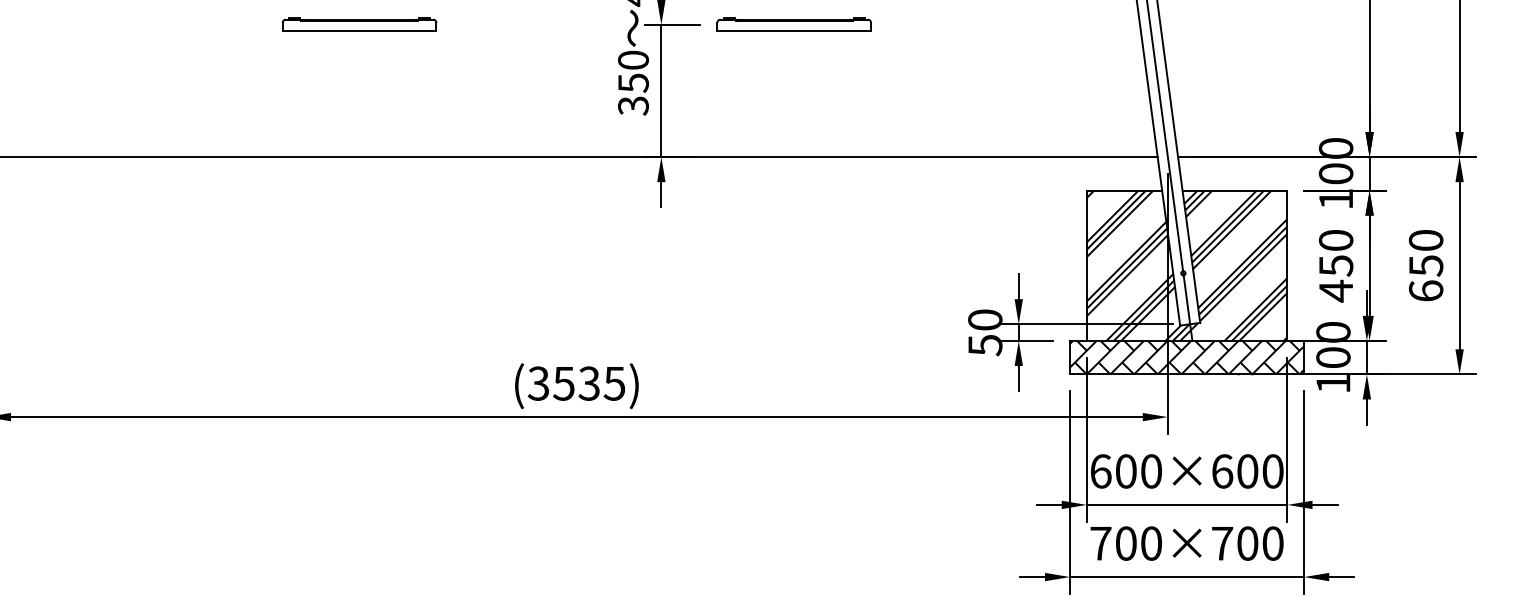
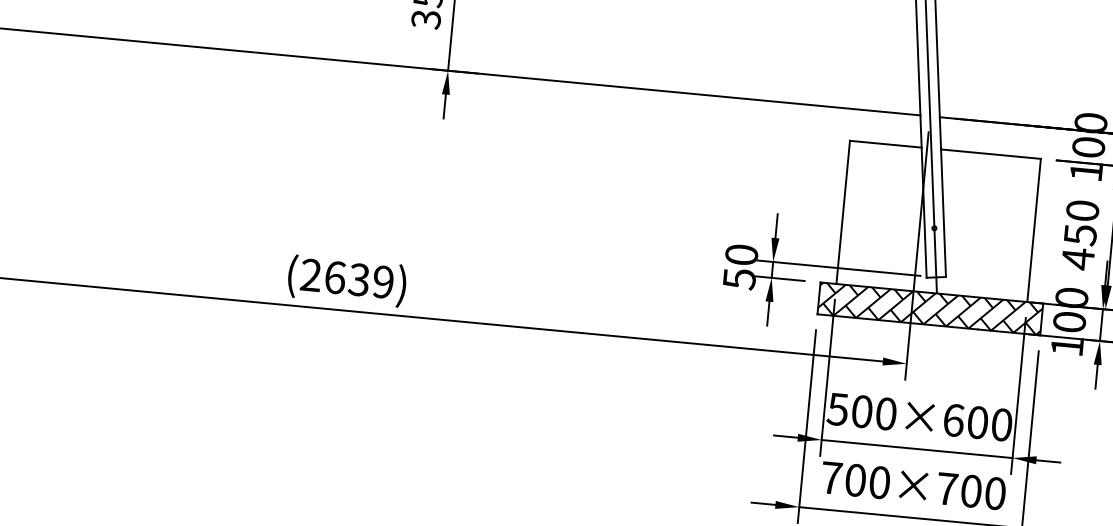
hatch: (1186, 265) -> (938, 221), removed
text: (576, 383) -> (347, 278), (3535) -> (2639)
text: (1100, 471) -> (837, 409), 600×600 -> 500×600

